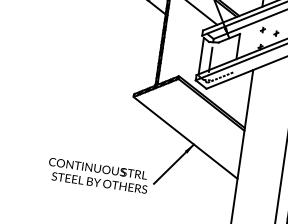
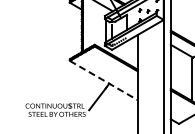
line: (186, 137) -> (104, 80), solid -> dashed

